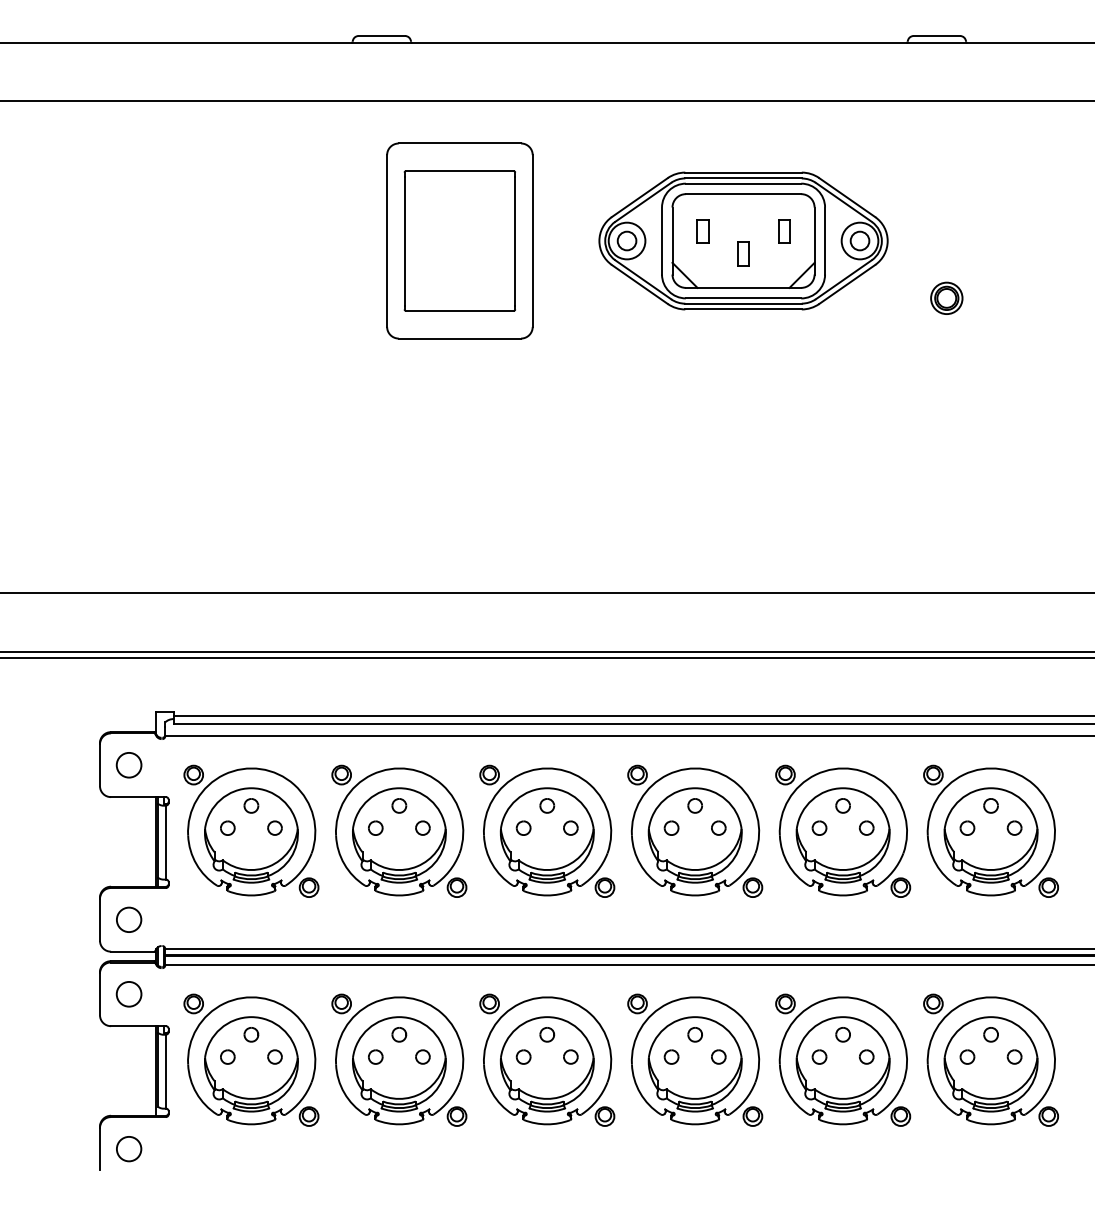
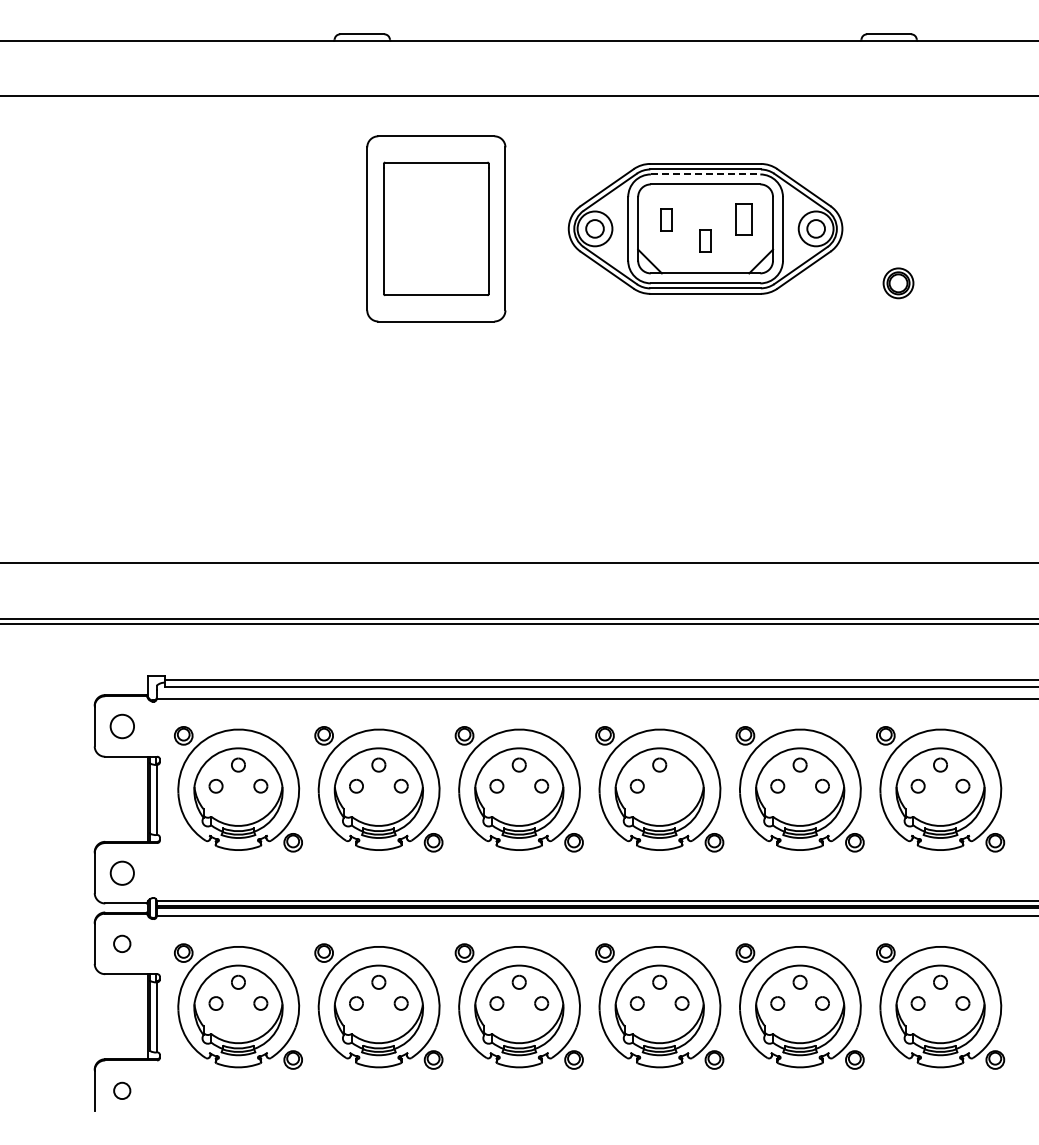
line: (743, 183) -> (705, 174), solid -> dashed
part: (784, 231) -> (744, 219), size x1.4
part: (718, 827) -> (681, 785), removed
circle: (128, 993) -> (121, 943), size x0.7
circle: (128, 1148) -> (121, 1090), size x0.7

